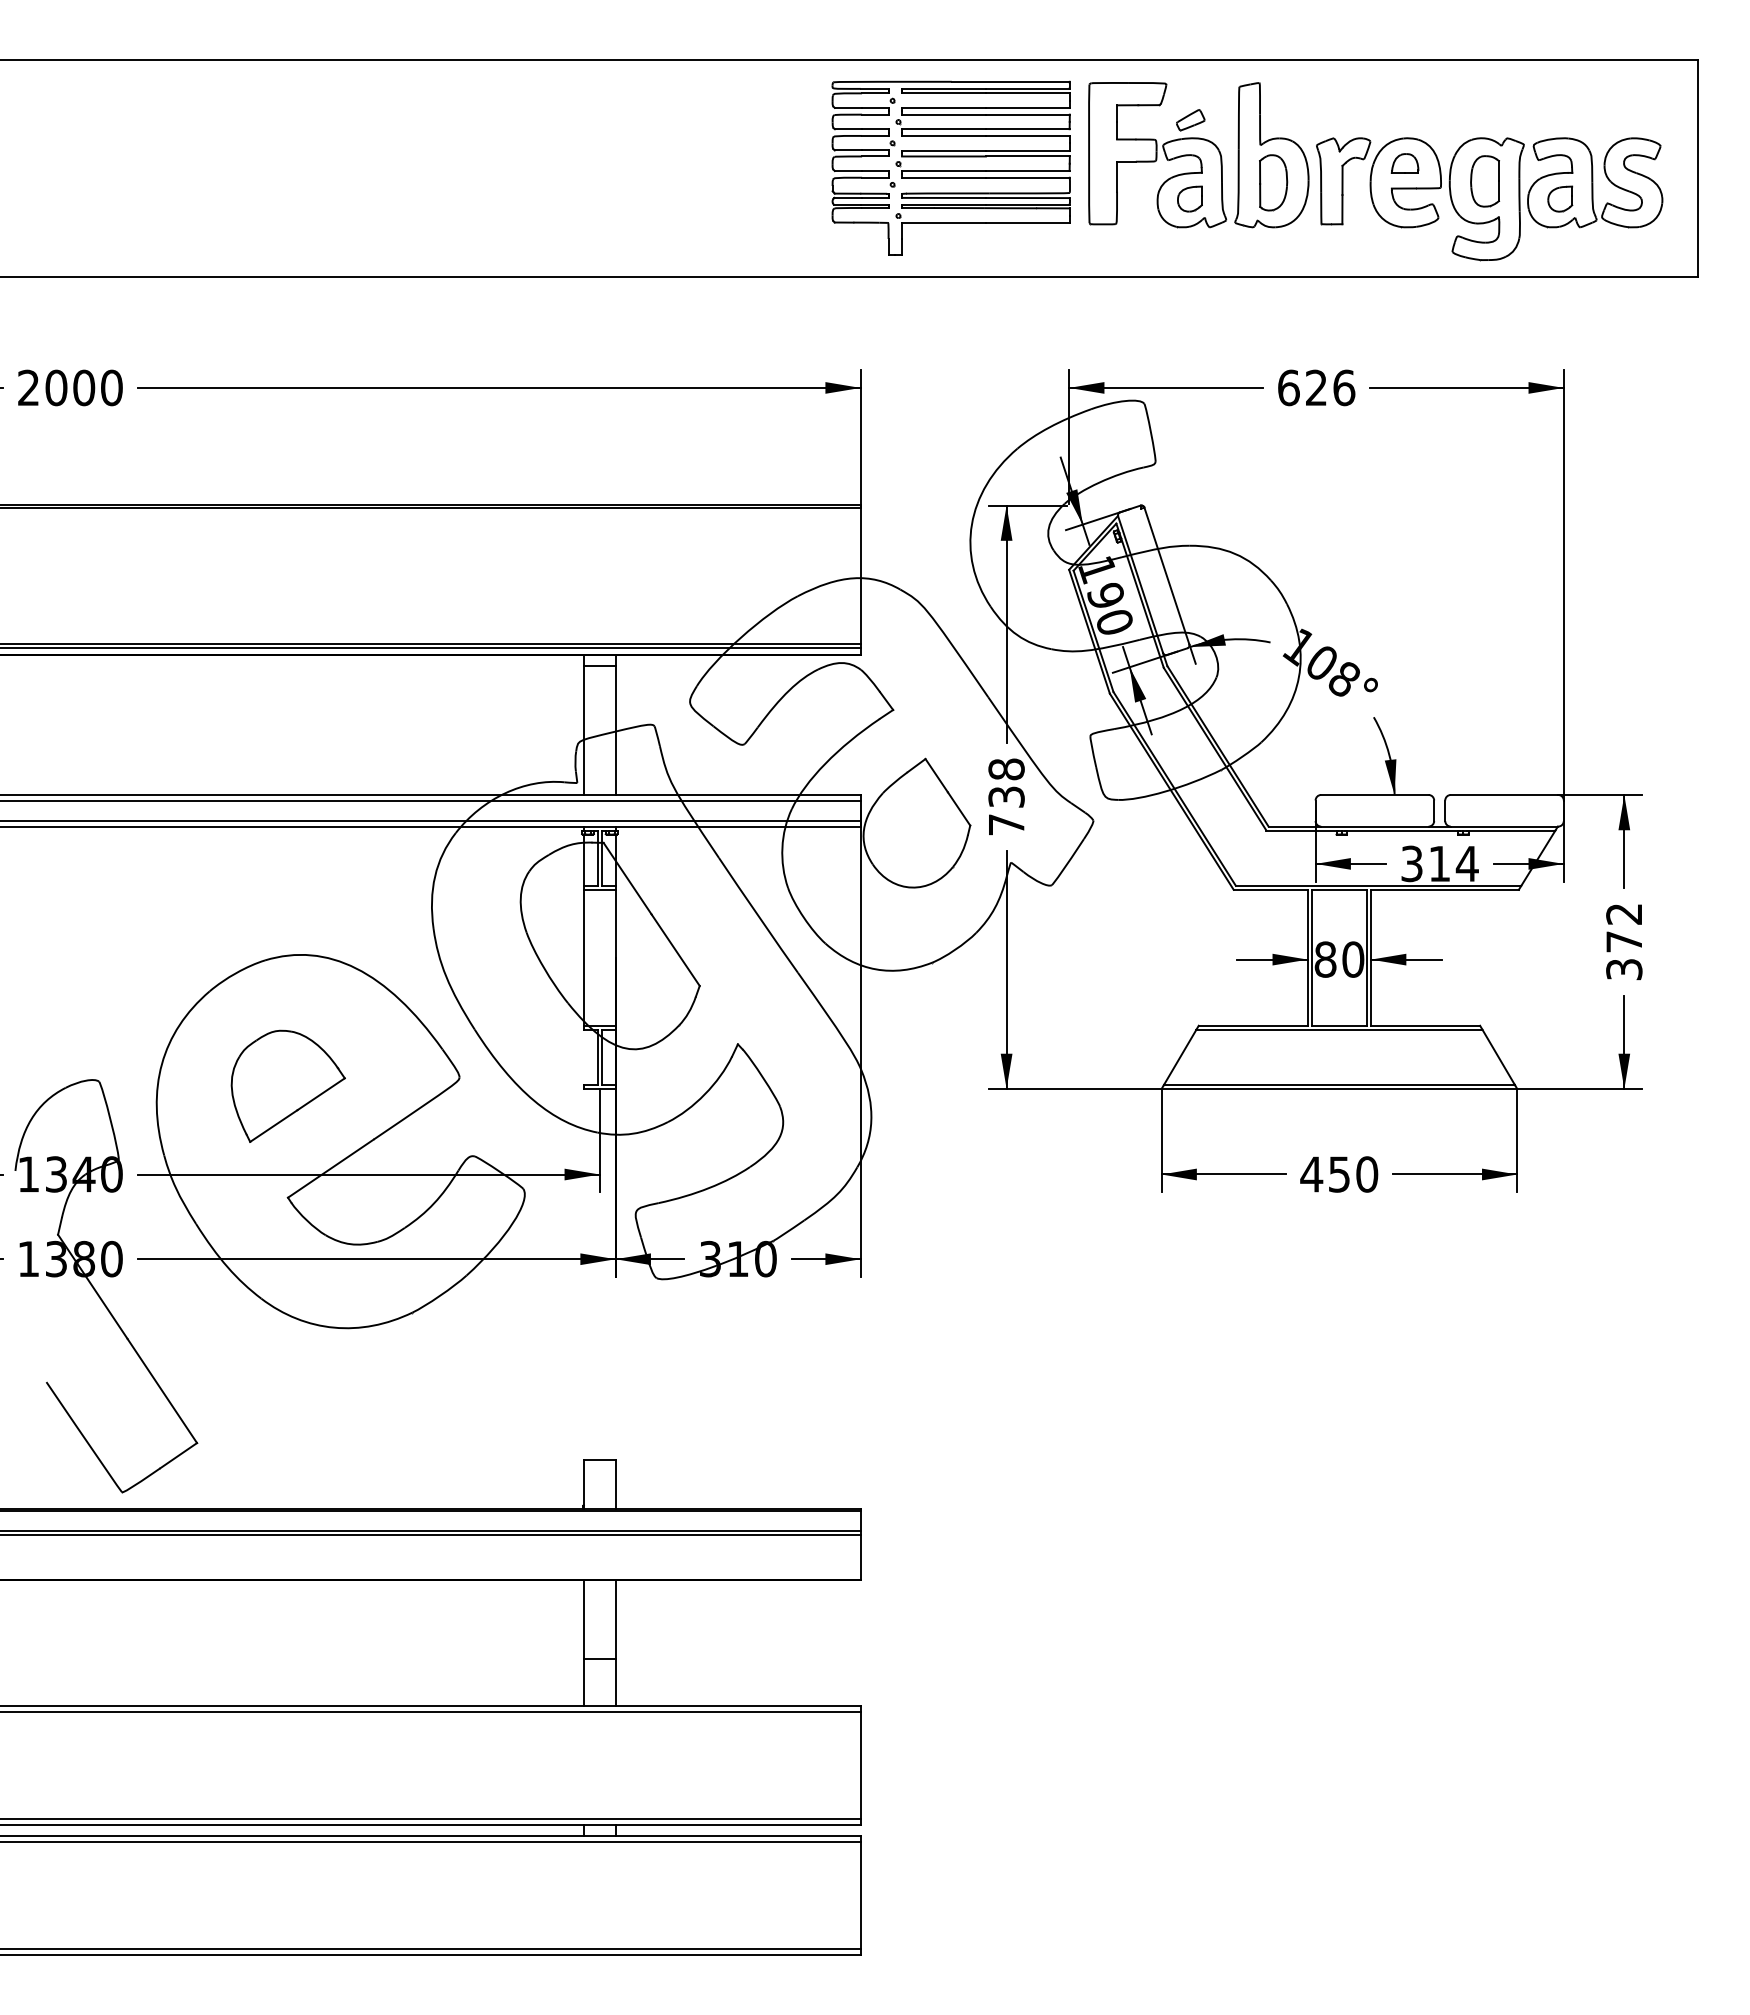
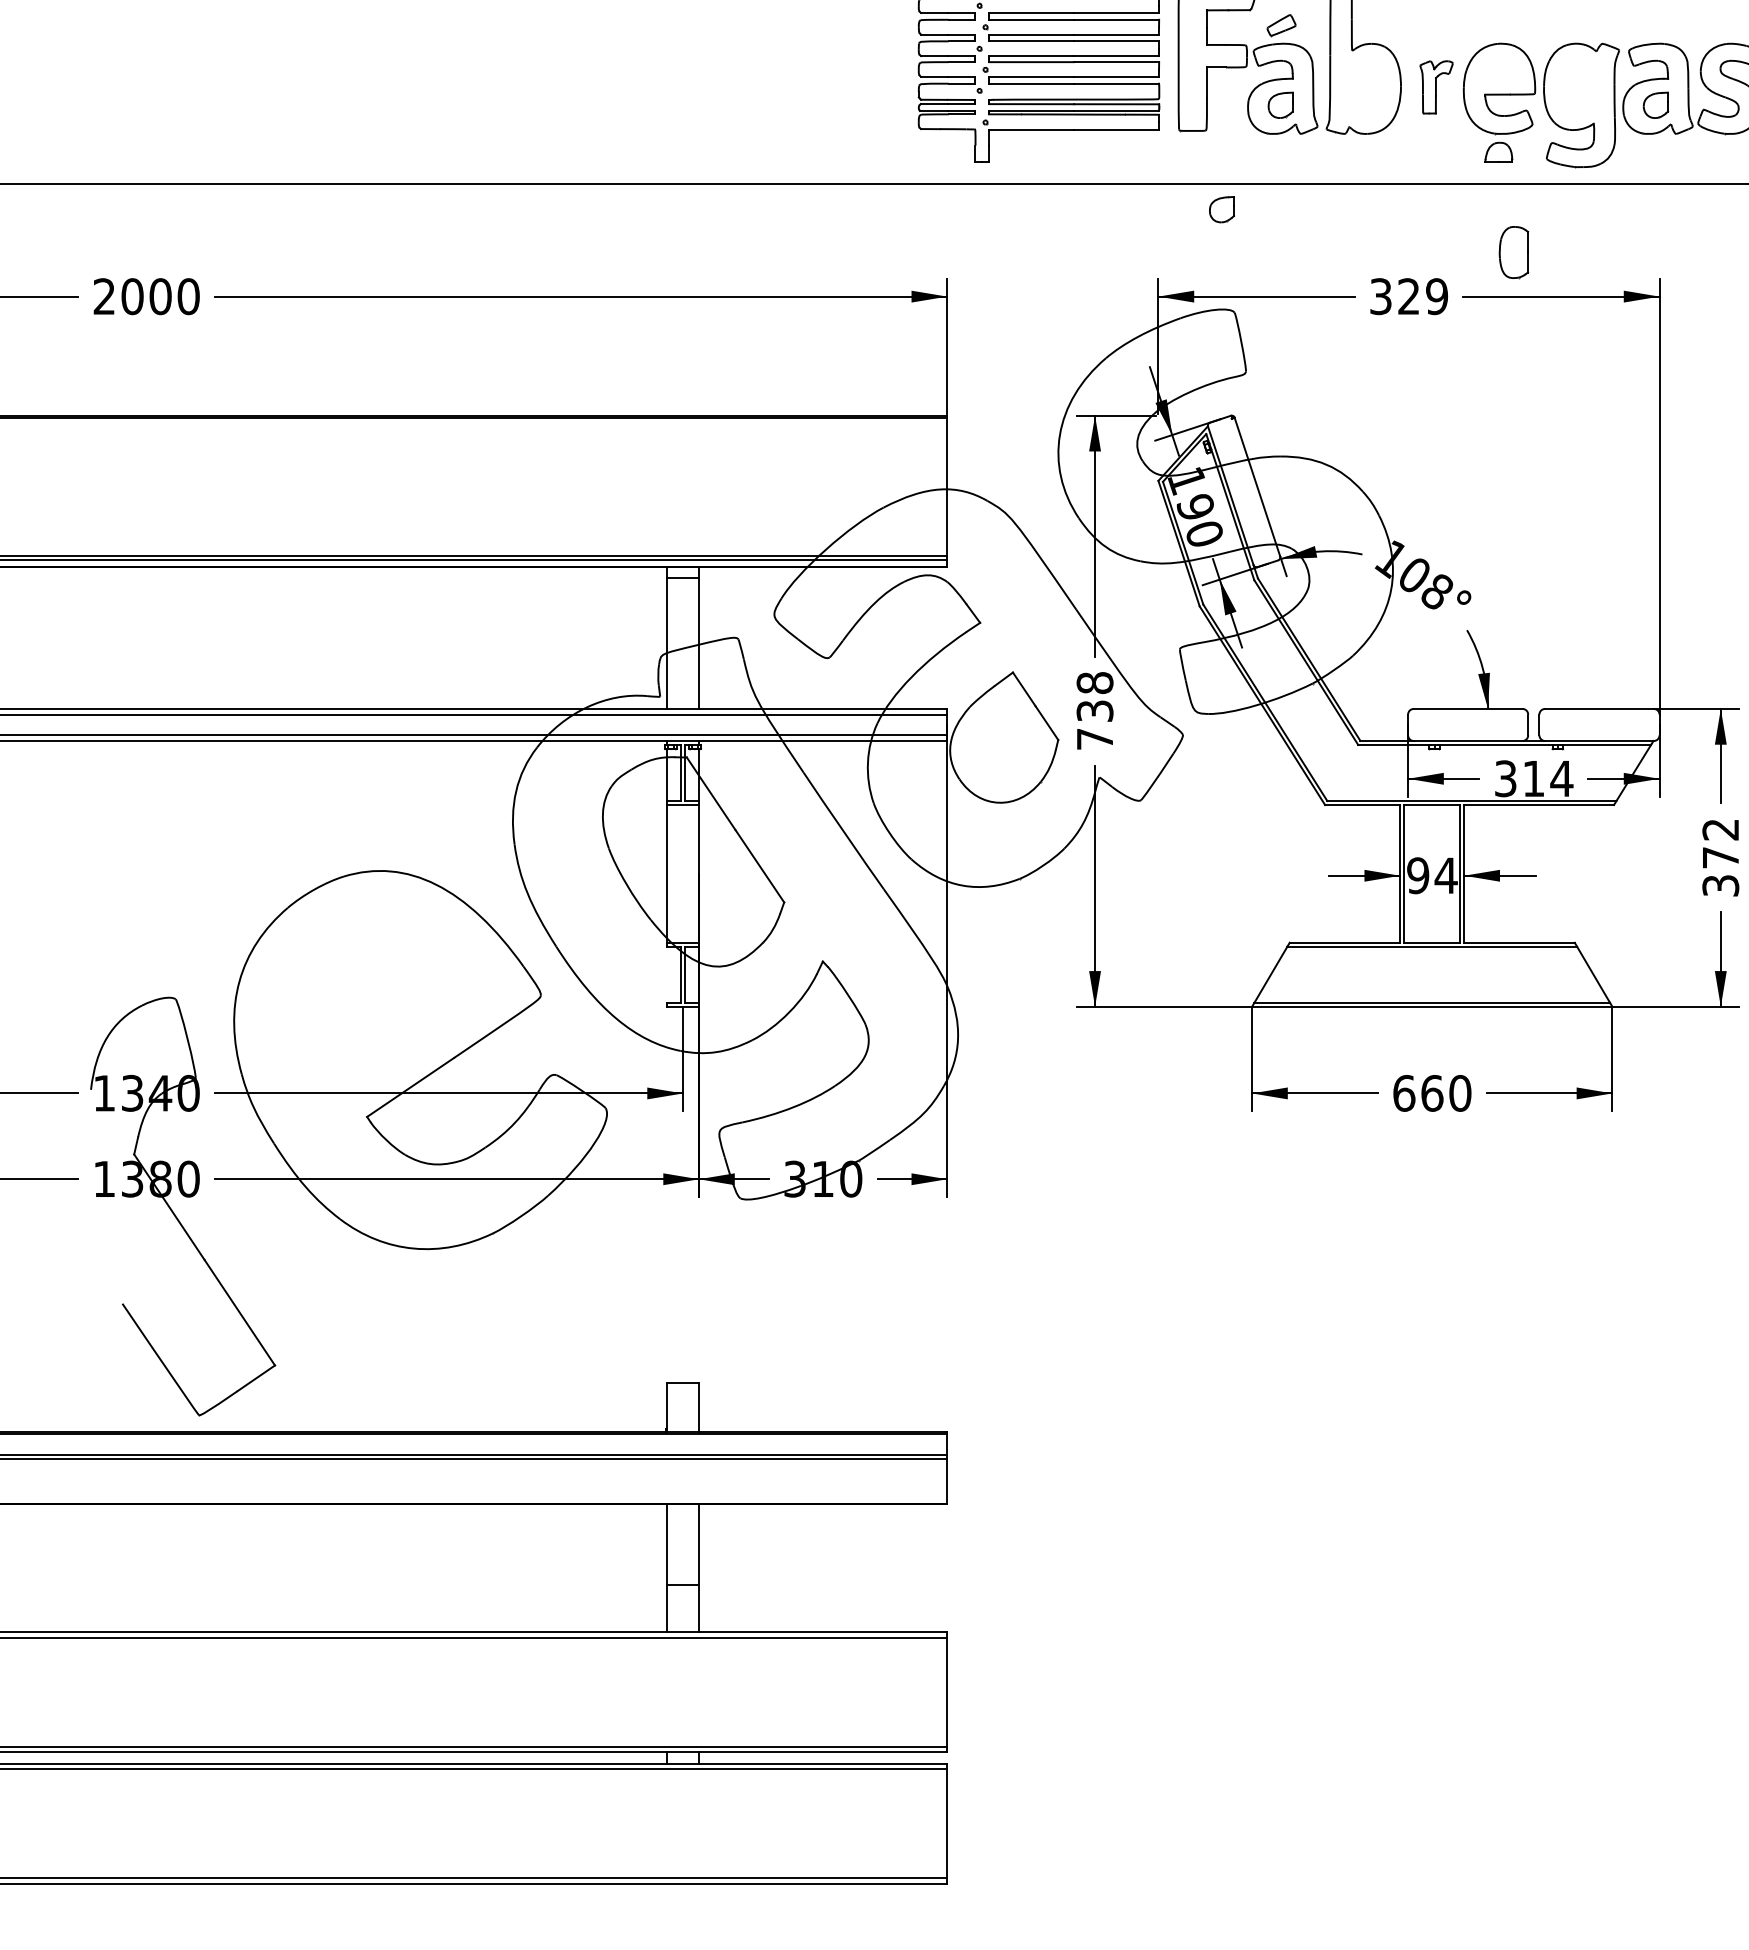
part: (1404, 163) -> (1498, 152), moved
part: (1343, 181) -> (1436, 87), size x0.6
part: (1485, 181) -> (1514, 252), moved
part: (1273, 182) -> (1365, 88), removed
part: (1131, 301) -> (1221, 209), added
text: (1316, 387) -> (1408, 296), 626 -> 329
text: (1339, 959) -> (1432, 875), 80 -> 94
part: (287, 1085) -> (366, 1003), removed
text: (1325, 1174) -> (1418, 1093), 450 -> 660

